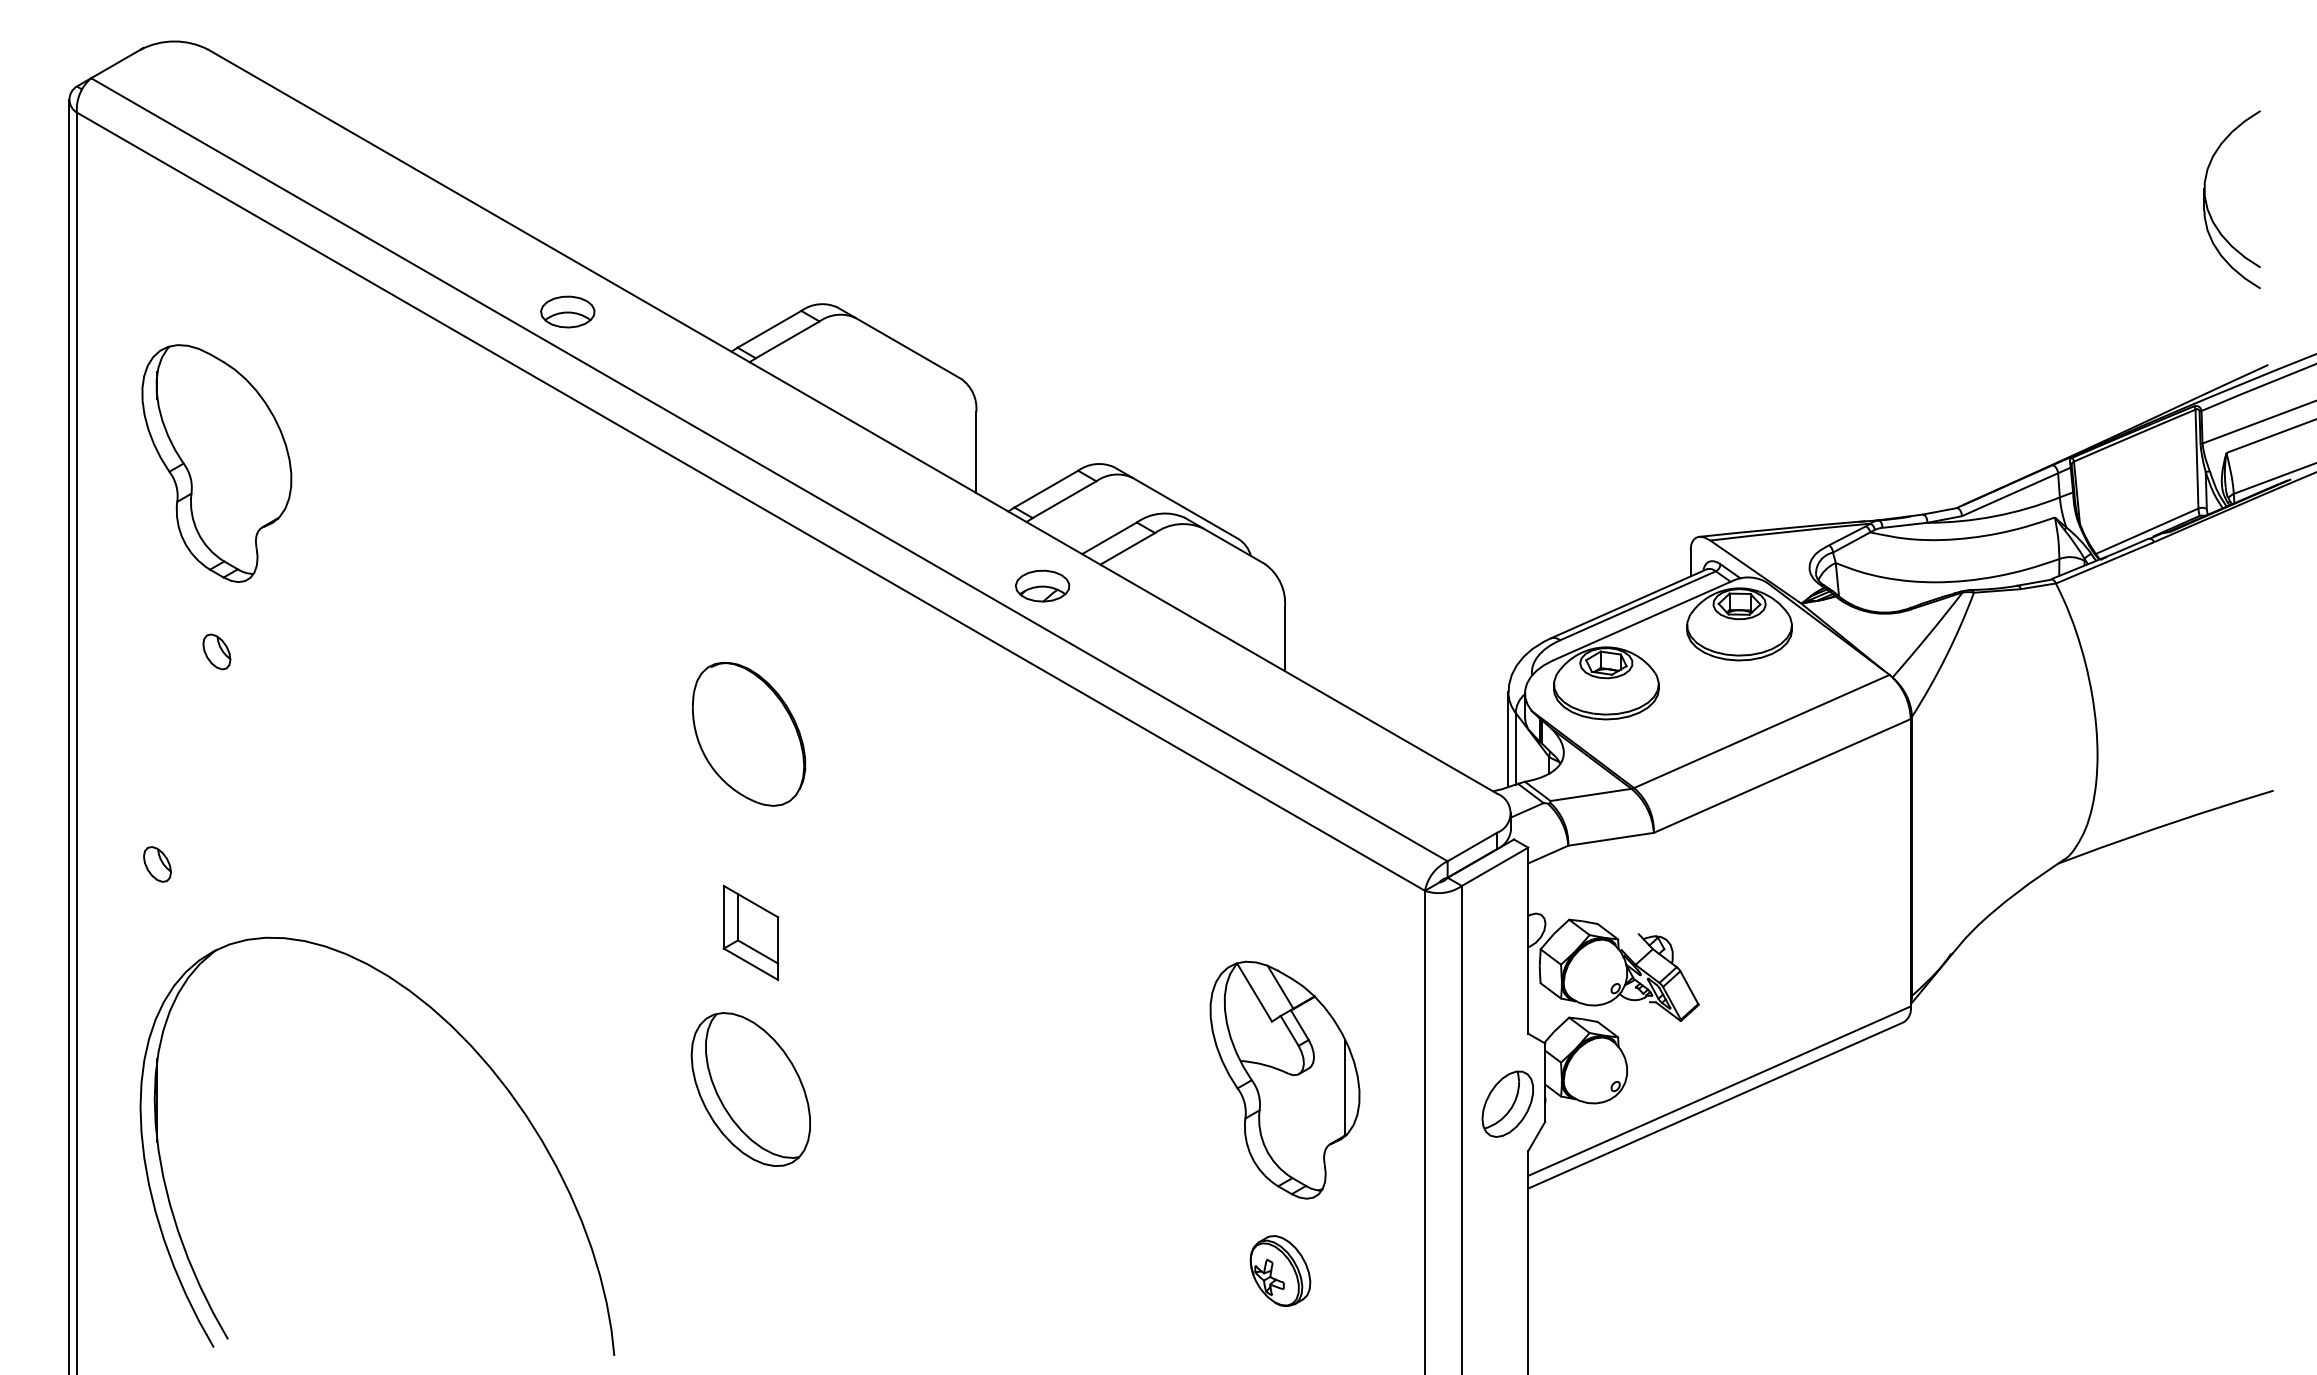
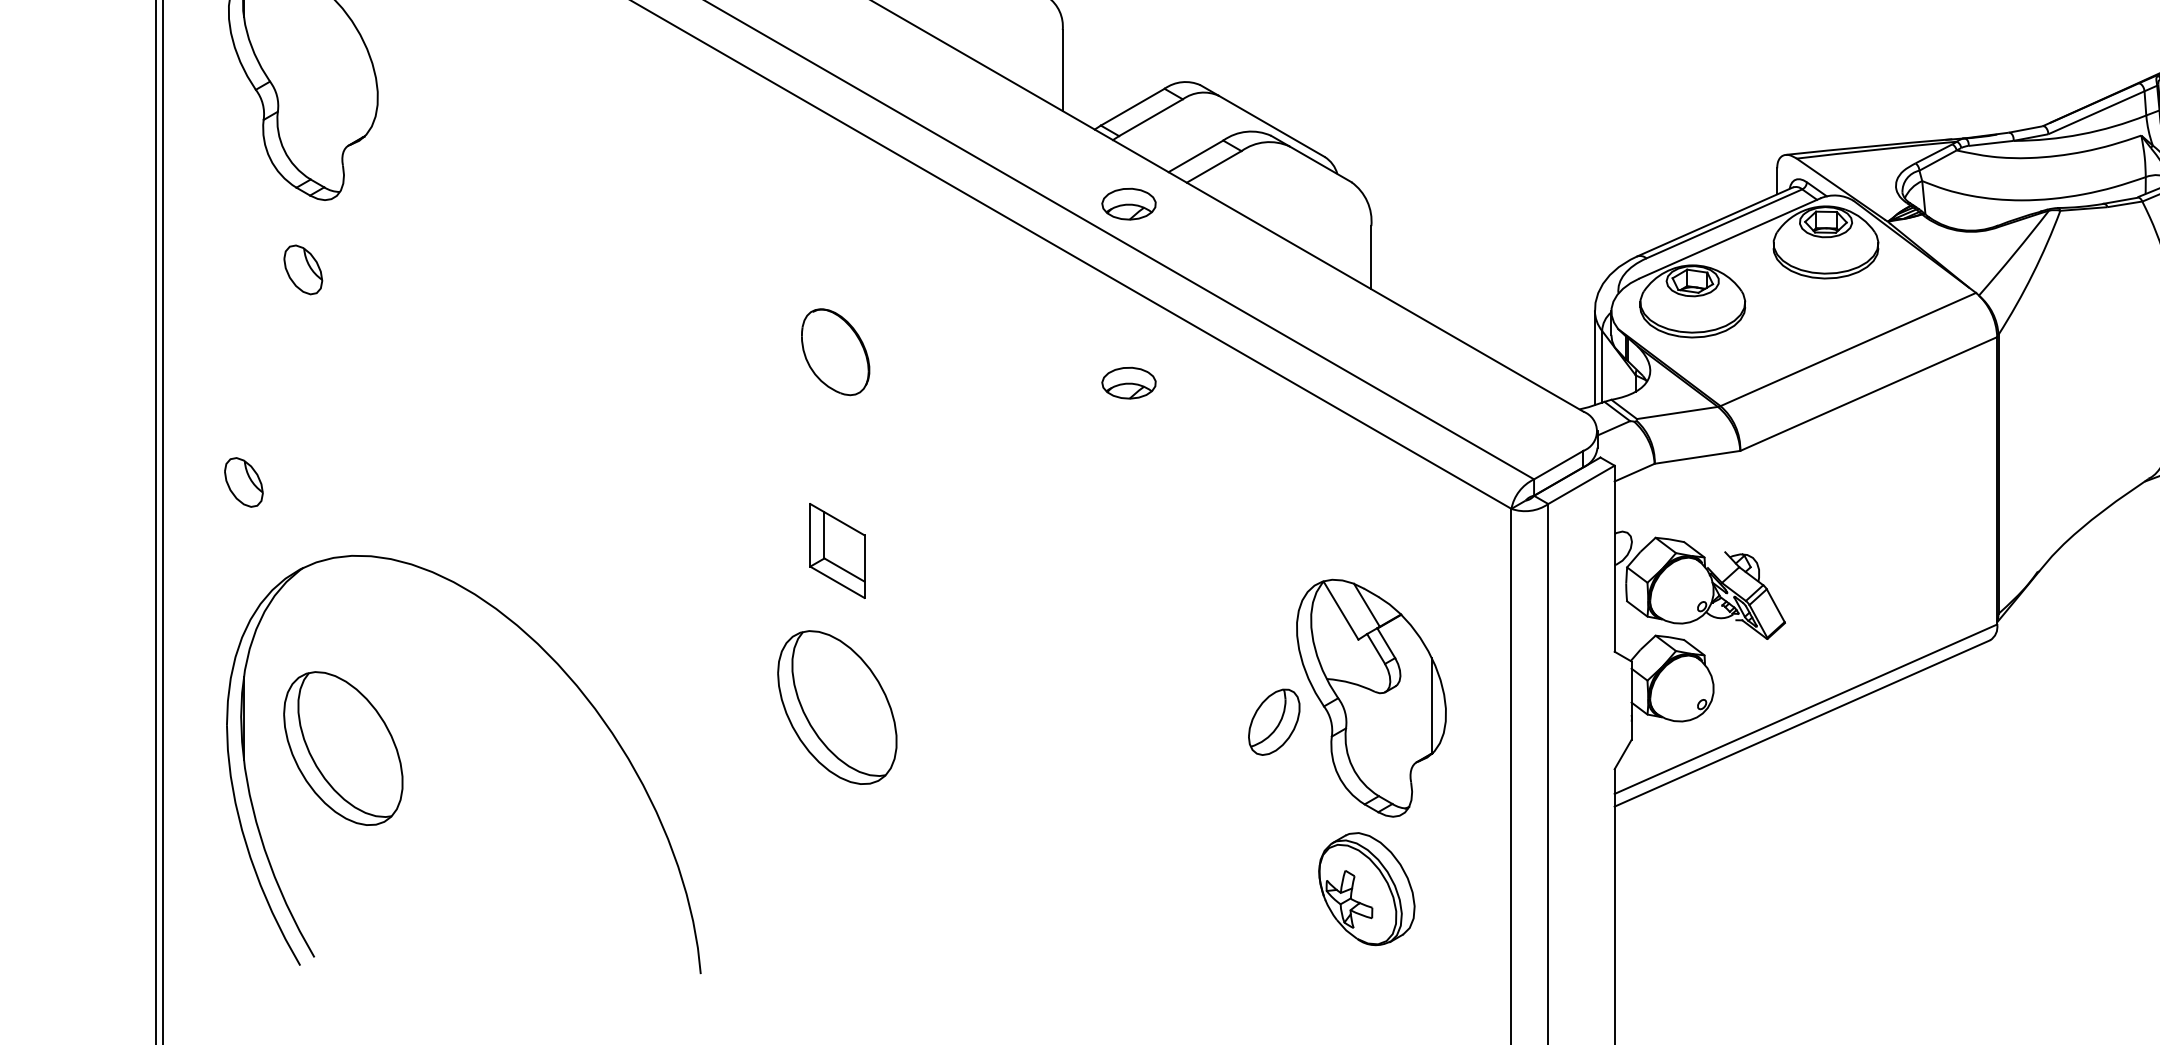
part: (216, 651) -> (302, 269), size x1.4
part: (749, 733) -> (835, 351), size x0.6
part: (1042, 764) -> (1128, 382), added
part: (157, 864) -> (243, 482), size x1.4
part: (1507, 1103) -> (1273, 721), moved
part: (256, 1130) -> (342, 748), added
part: (1280, 1270) -> (1366, 888), size x1.6

